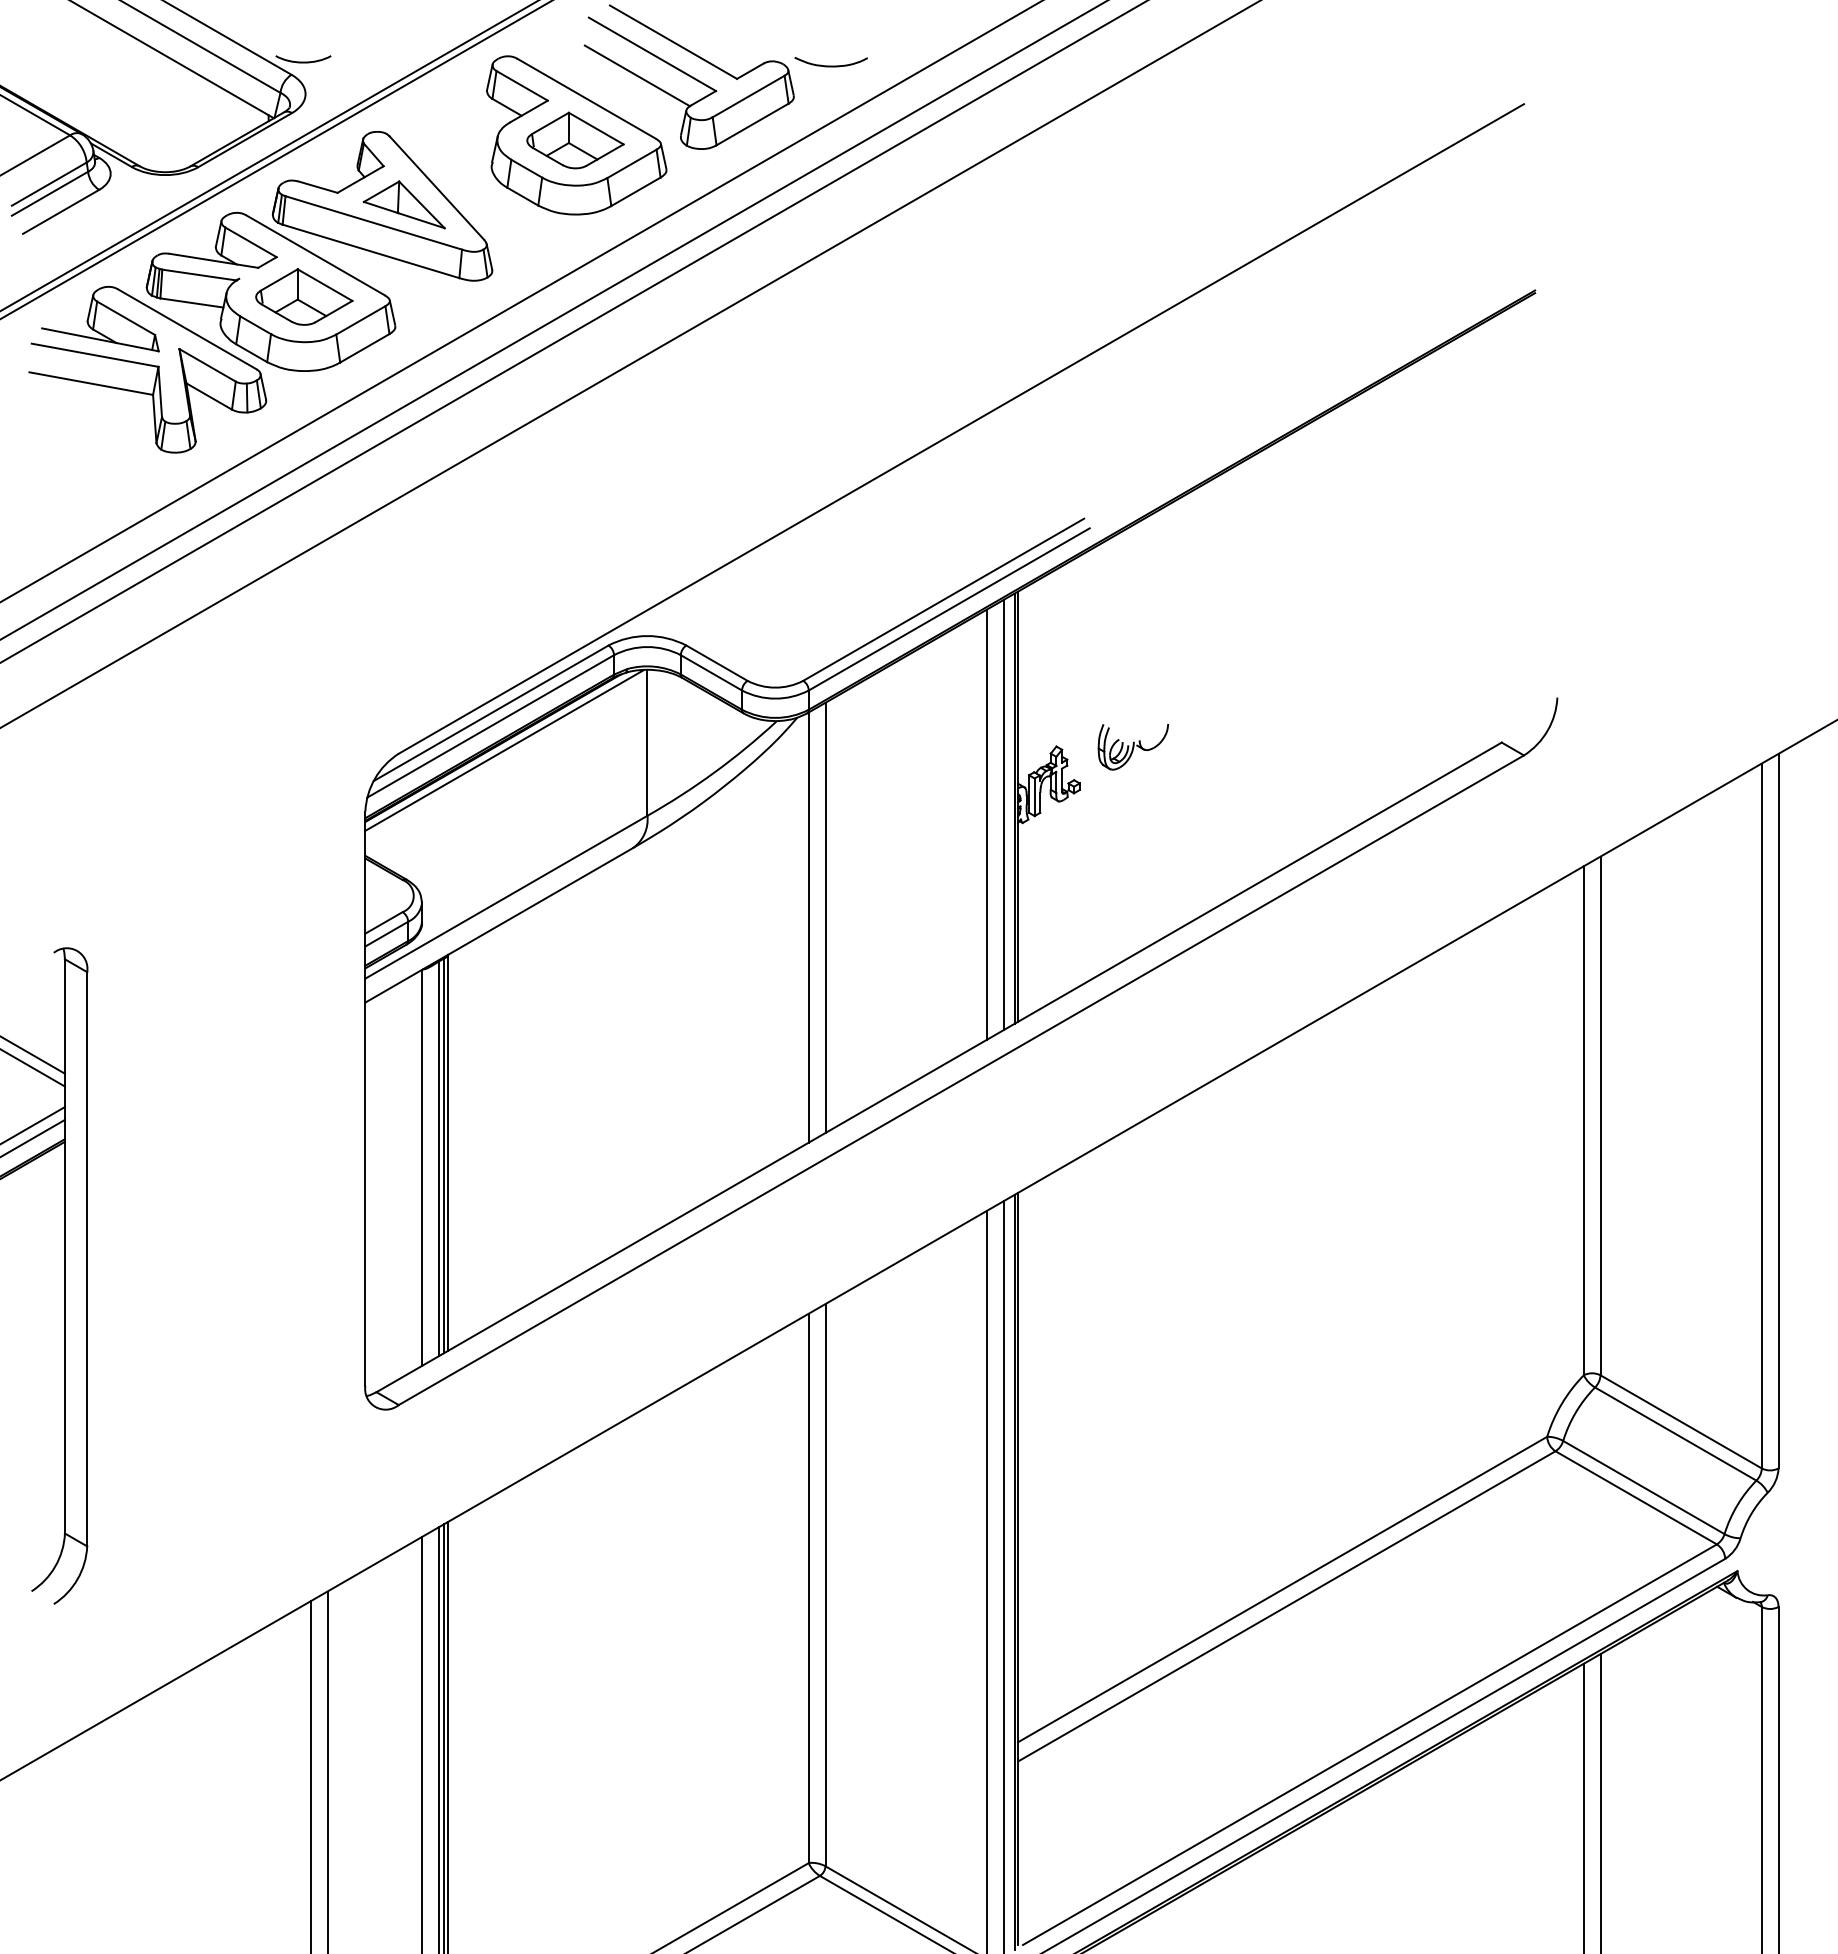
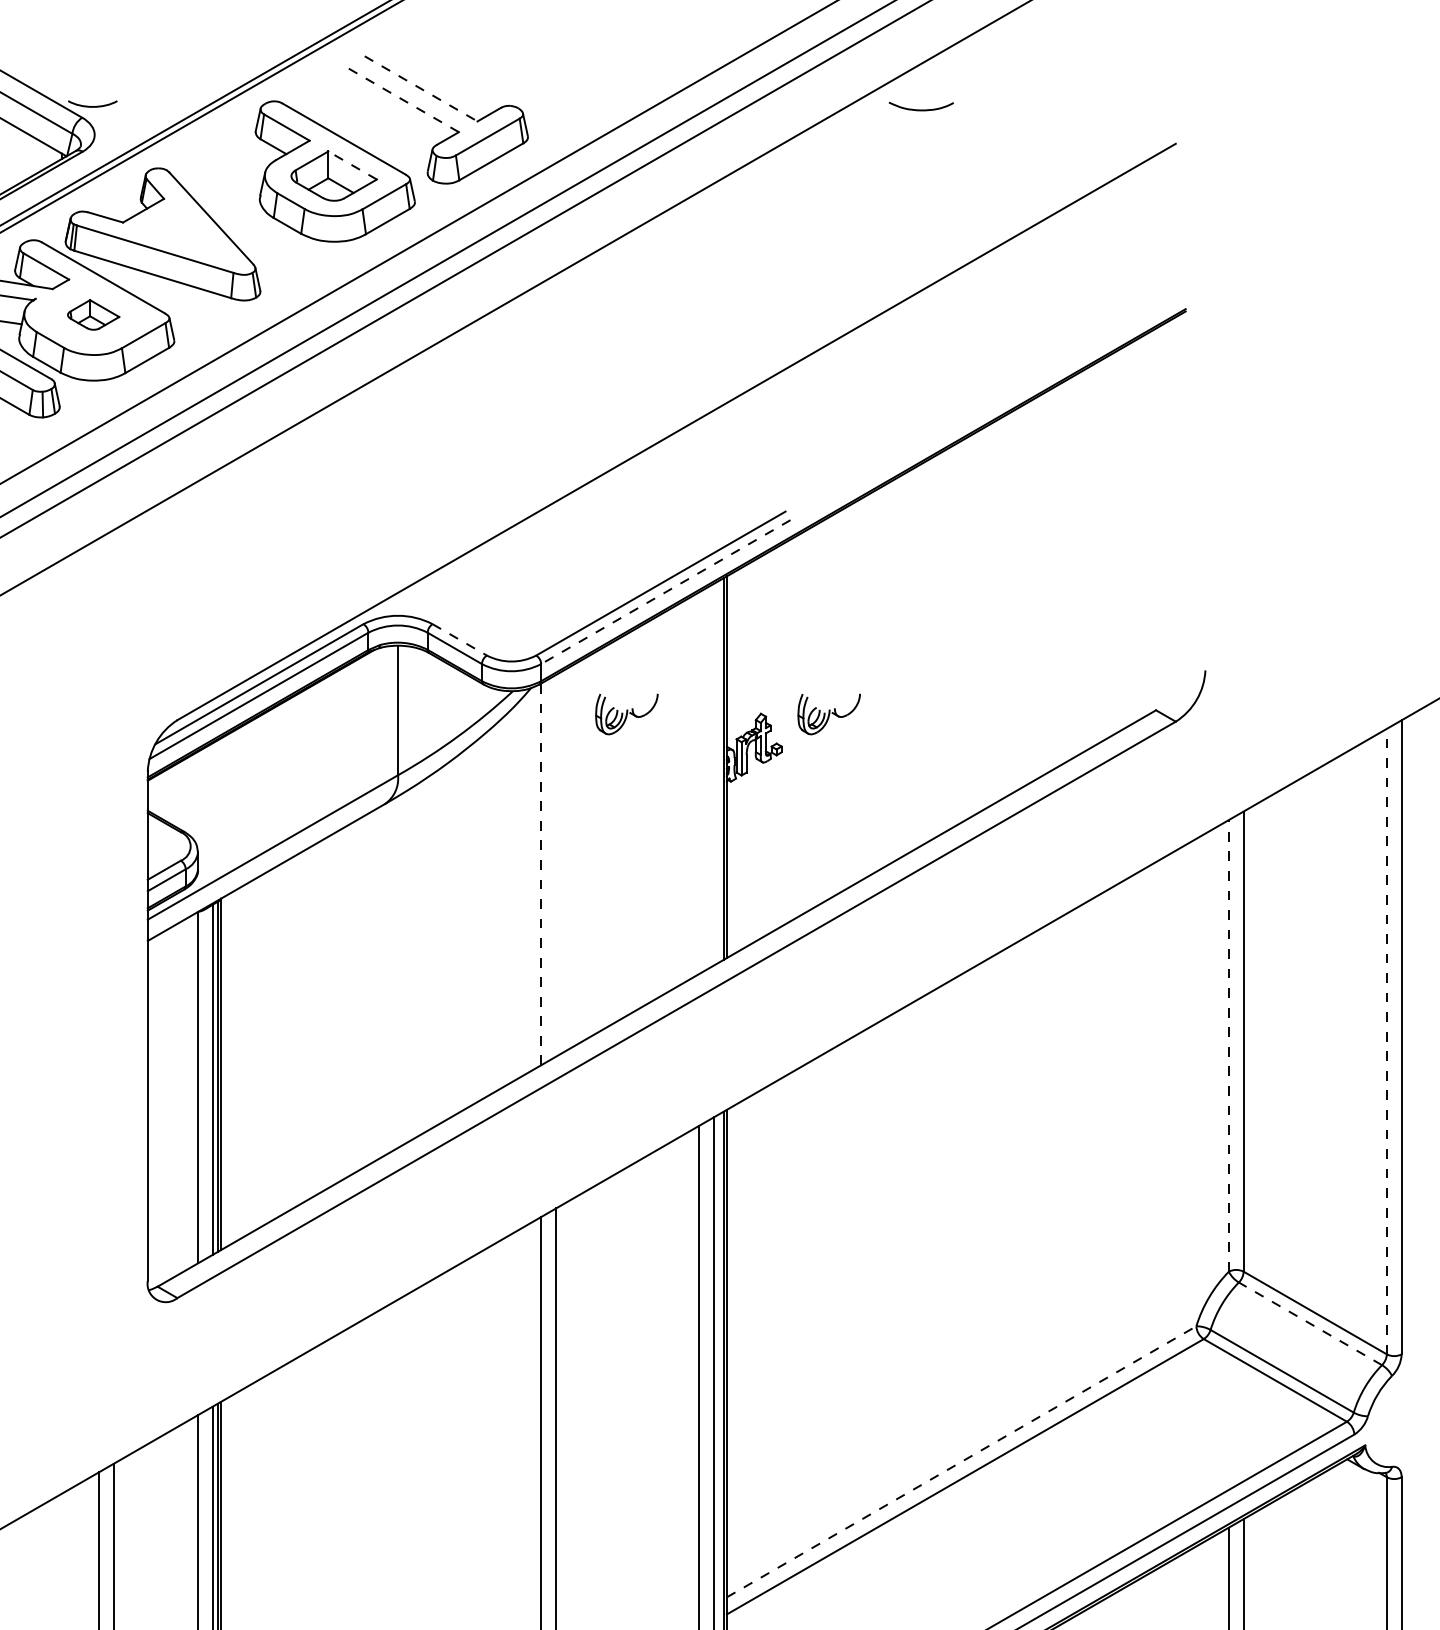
line: (673, 42) -> (421, 89), solid -> dashed
line: (652, 54) -> (402, 99), solid -> dashed
curve: (830, 65) -> (920, 109), moved
line: (636, 75) -> (388, 118), removed
line: (596, 128) -> (352, 165), solid -> dashed
part: (403, 204) -> (181, 232), removed
part: (304, 296) -> (93, 314), size x0.6
line: (948, 609) -> (665, 592), solid -> dashed
line: (717, 663) -> (460, 640), solid -> dashed
part: (904, 747) -> (626, 714), added
line: (504, 750) -> (271, 717), removed
line: (1003, 815) -> (713, 774), removed
line: (986, 824) -> (698, 782), removed
line: (825, 917) -> (556, 865), removed
line: (808, 927) -> (540, 874), solid -> dashed
line: (1761, 1115) -> (1386, 1041), solid -> dashed
line: (1583, 1120) -> (1228, 1045), solid -> dashed
line: (1675, 1433) -> (1310, 1323), solid -> dashed
line: (1283, 1589) -> (962, 1461), solid -> dashed

